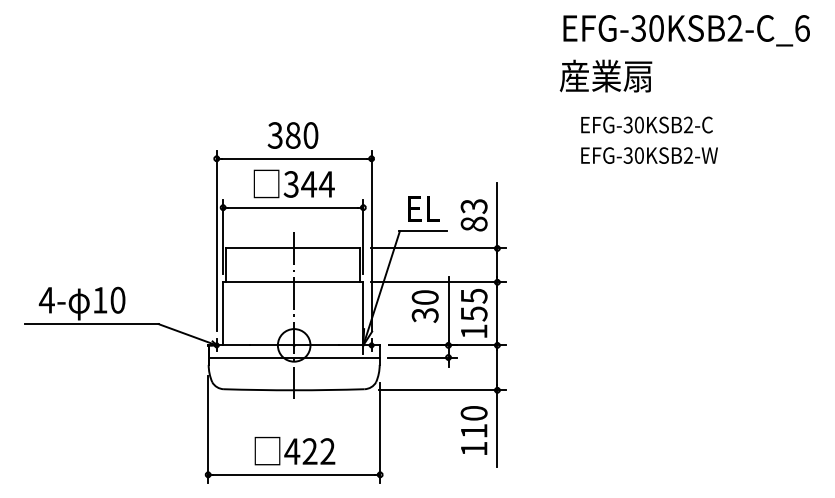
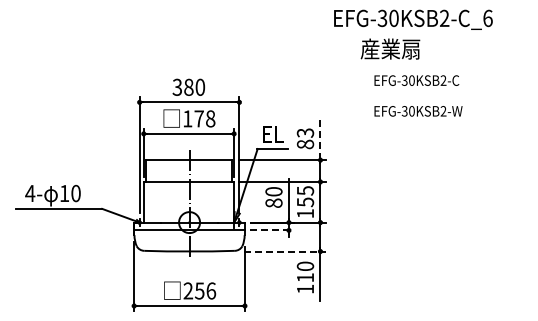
text: (686, 30) -> (413, 19), moved
text: (649, 155) -> (418, 111), moved
text: (308, 183) -> (198, 118), 344 -> 178
line: (497, 216) -> (320, 139), solid -> dashed
text: (424, 315) -> (273, 203), 30 -> 80
line: (422, 357) -> (272, 230), solid -> dashed
line: (443, 390) -> (285, 251), solid -> dashed
text: (309, 450) -> (199, 290), 422 -> 256

